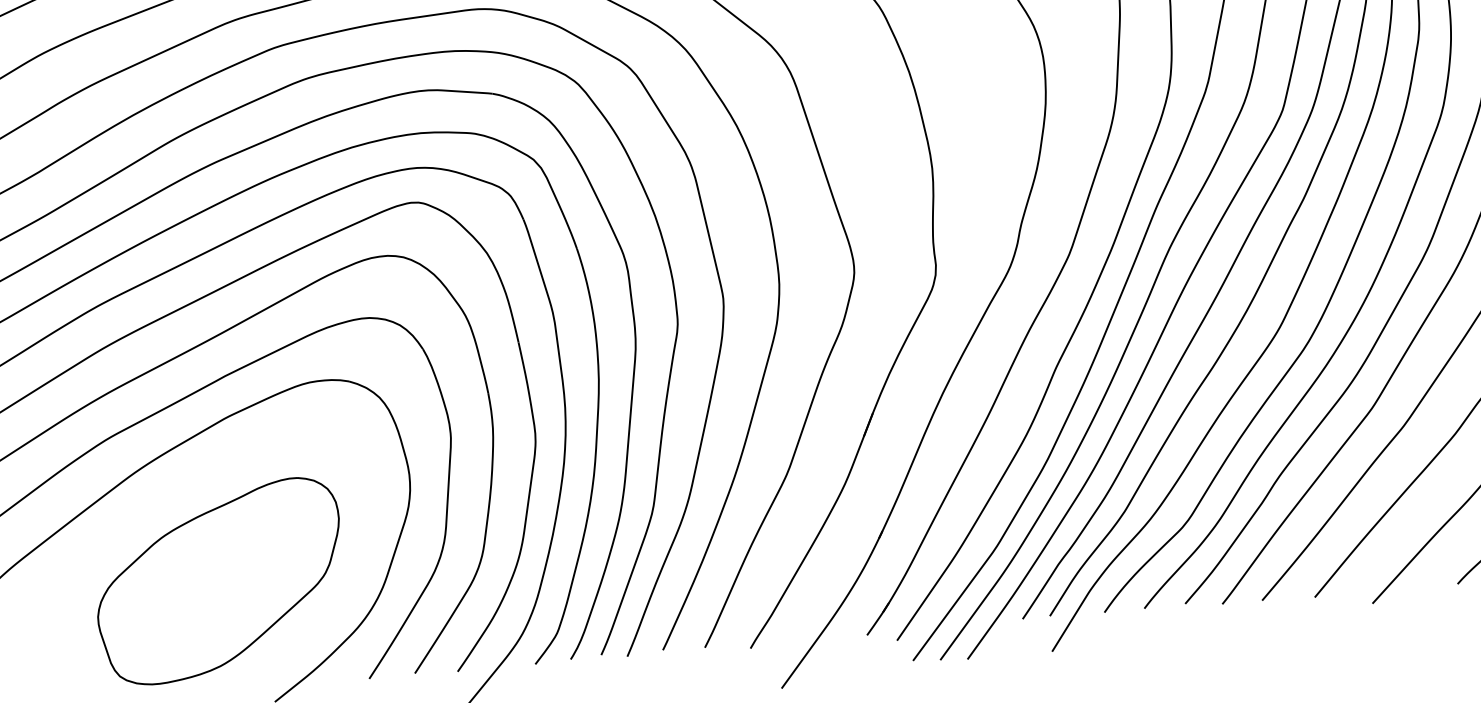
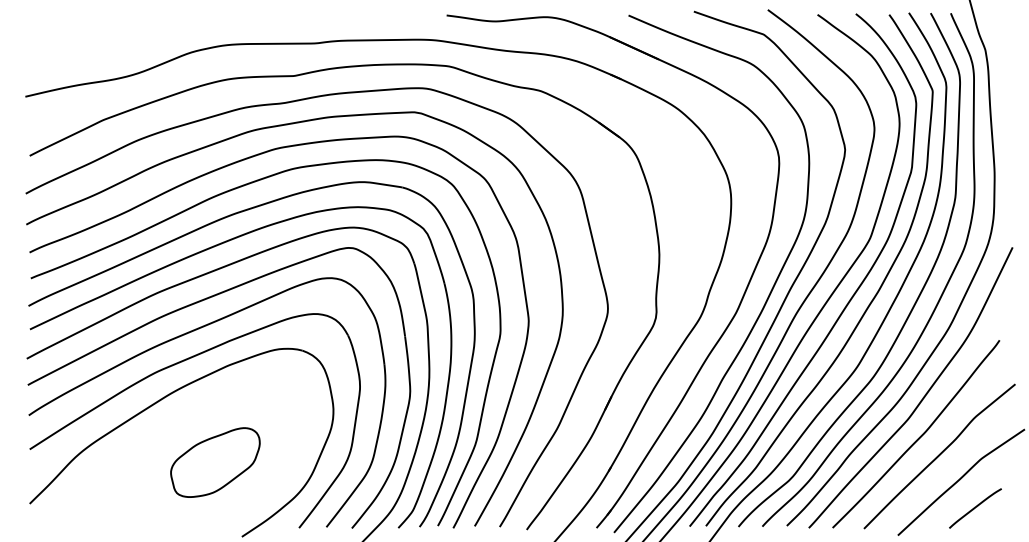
part: (219, 581) -> (215, 462), size x0.6

